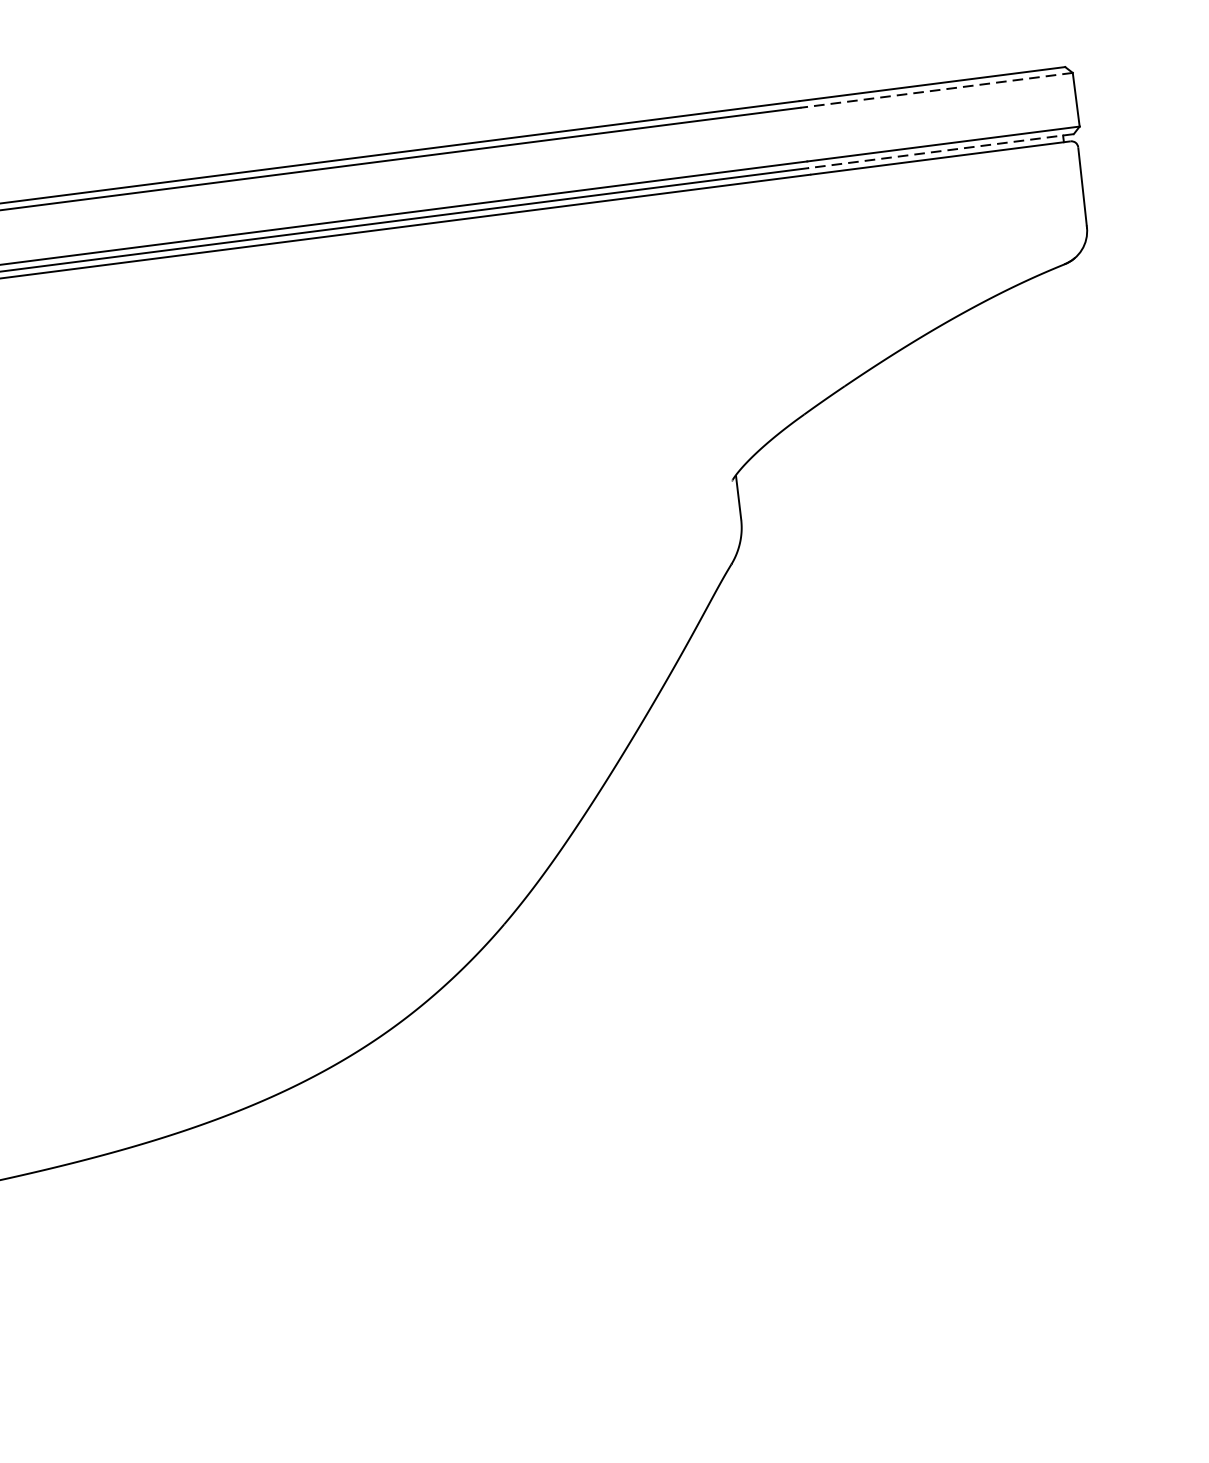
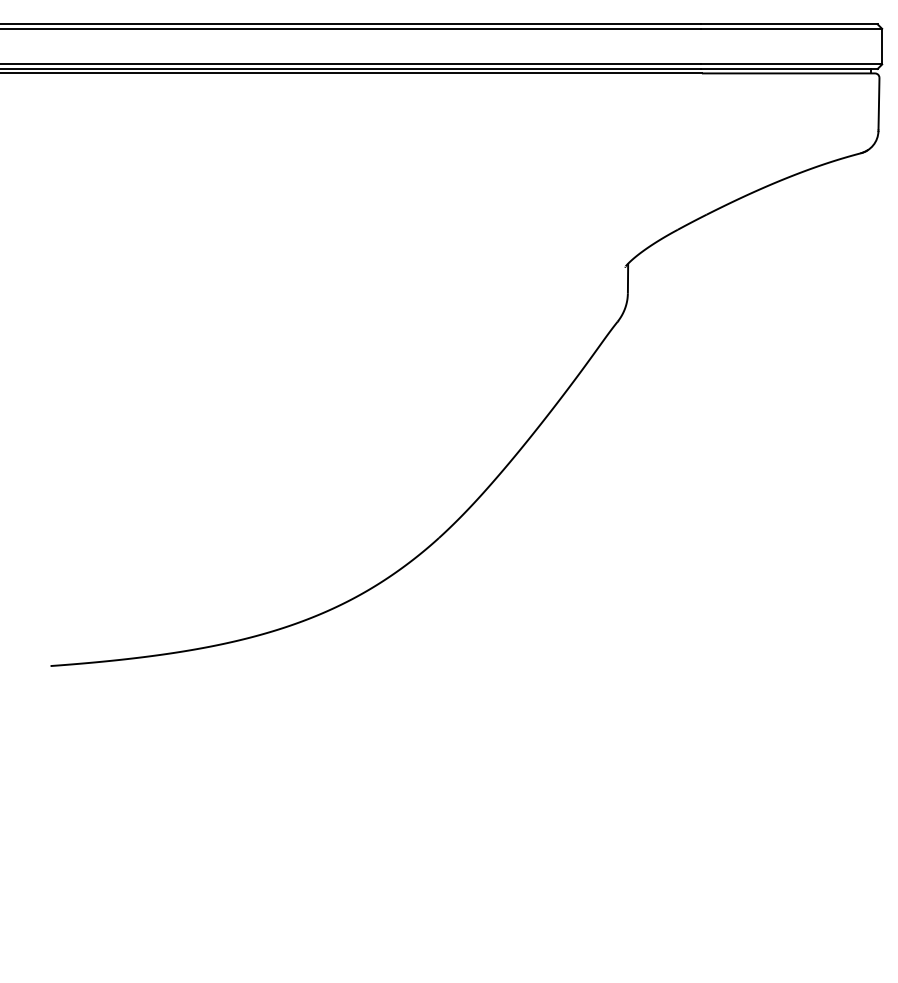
line: (936, 89) -> (791, 28), dashed -> solid
line: (939, 150) -> (788, 68), dashed -> solid

